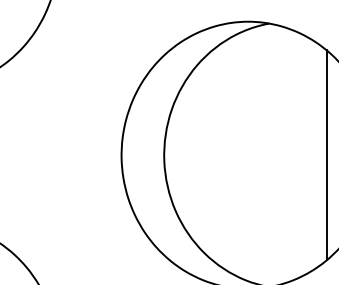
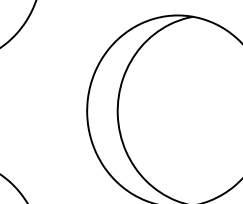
line: (326, 155) -> (233, 111), removed

